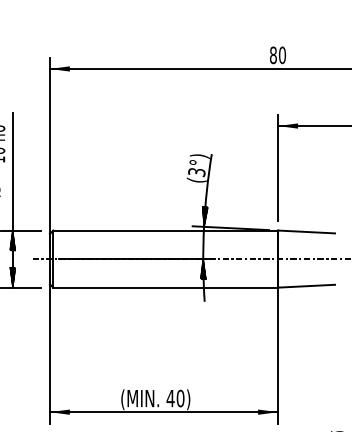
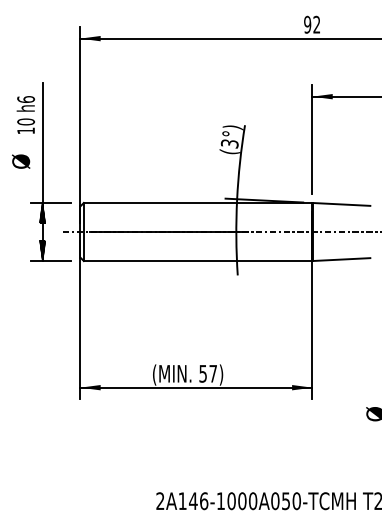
text: (278, 55) -> (312, 24), 80 -> 92
hatch: (204, 216) -> (237, 188), removed
hatch: (203, 269) -> (236, 242), removed
text: (175, 398) -> (208, 373), 40) -> 57)

